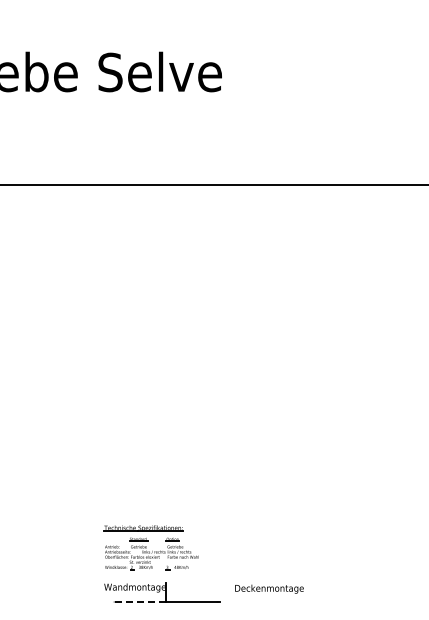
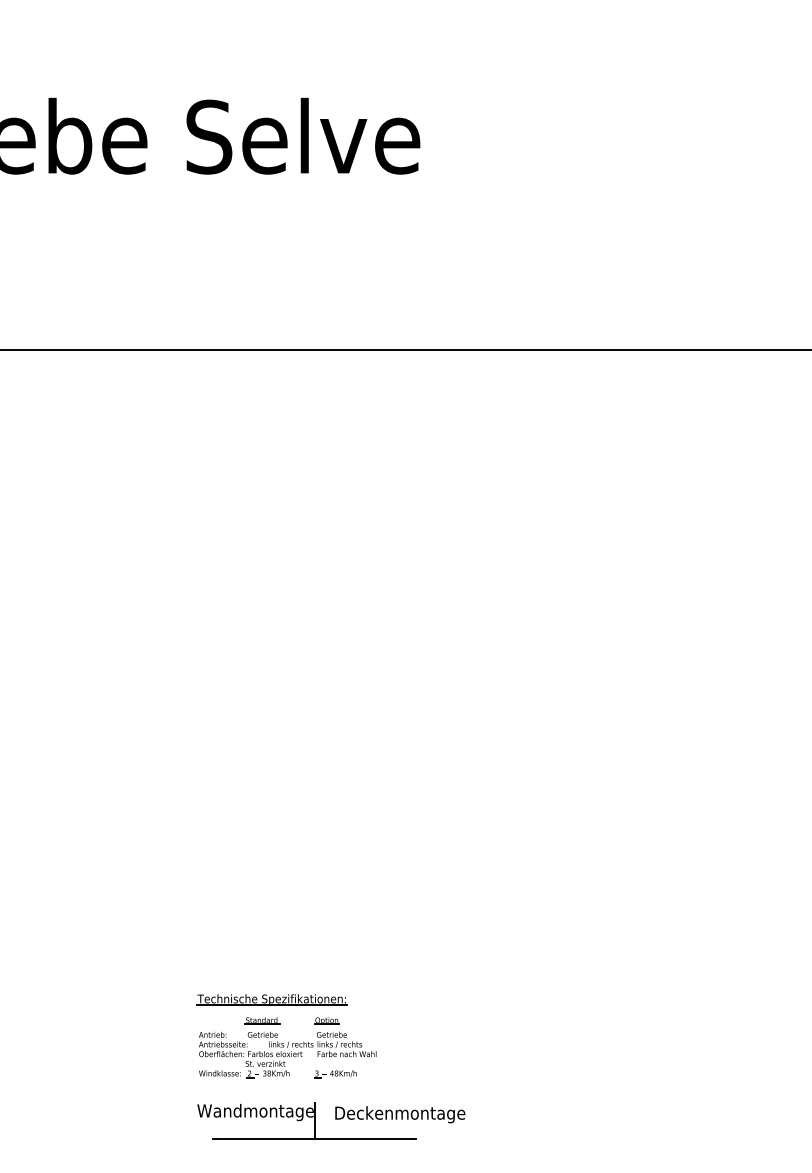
text: (269, 588) -> (400, 1113), moved
line: (139, 602) -> (264, 1139), dashed -> solid

